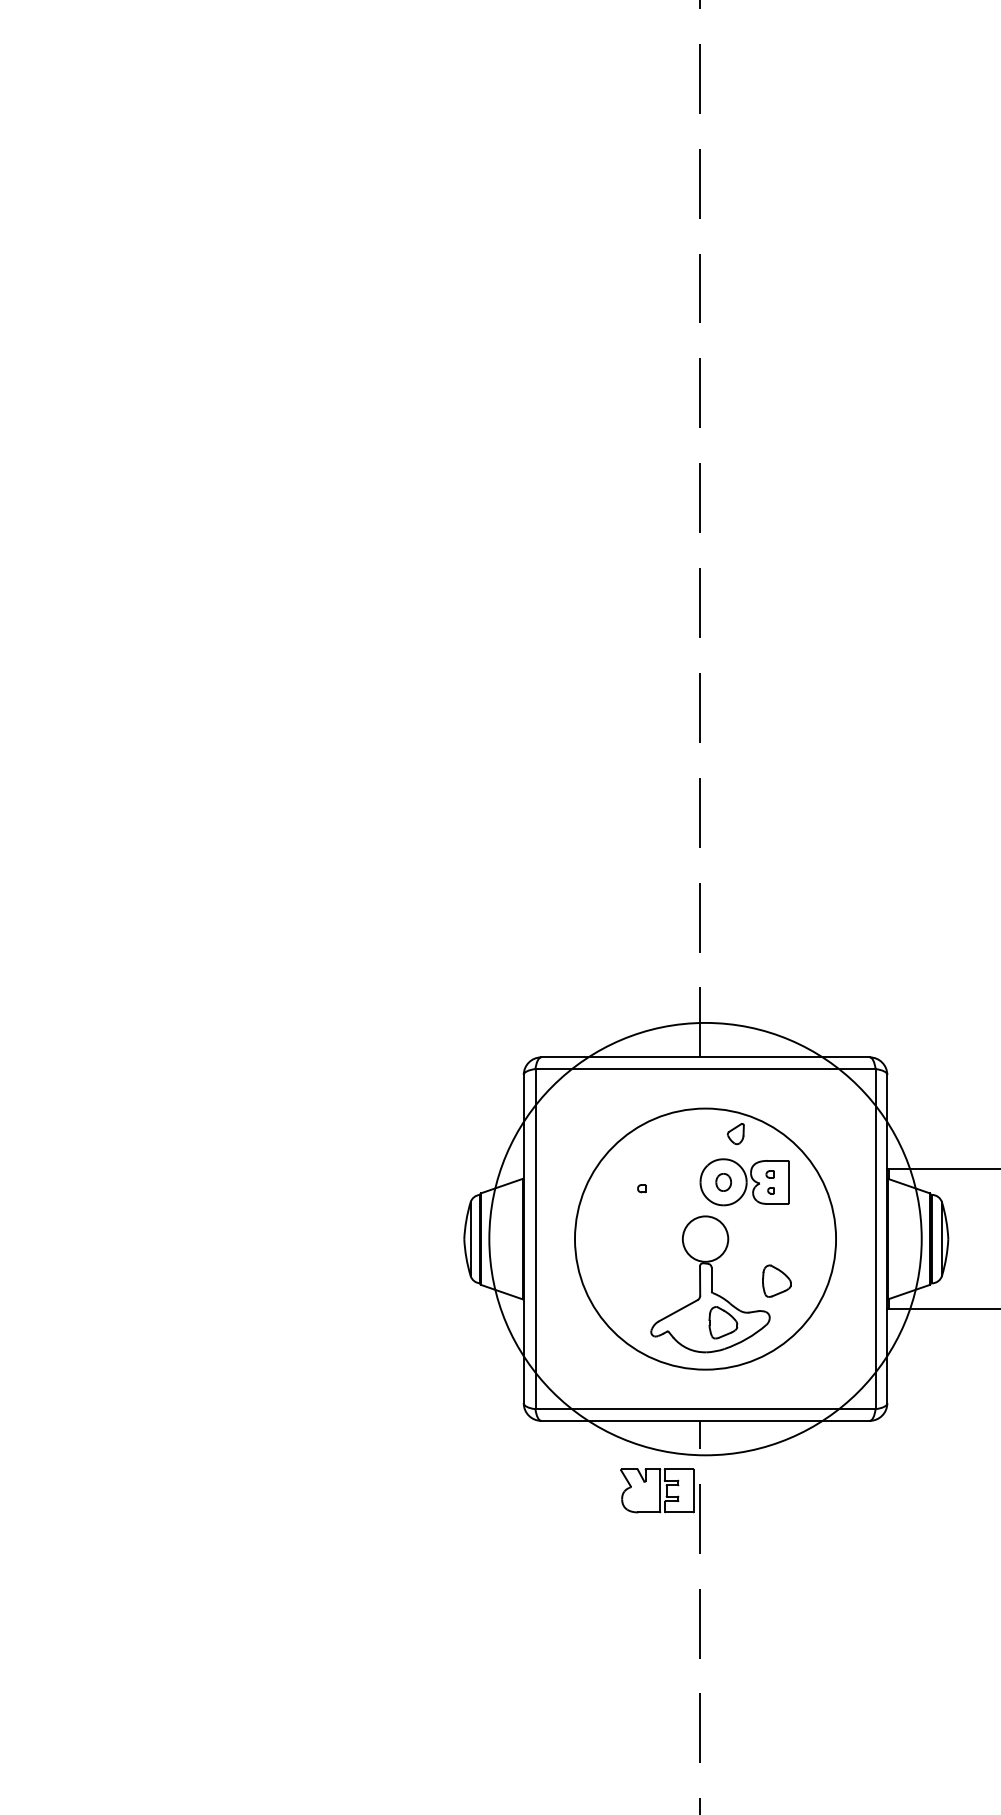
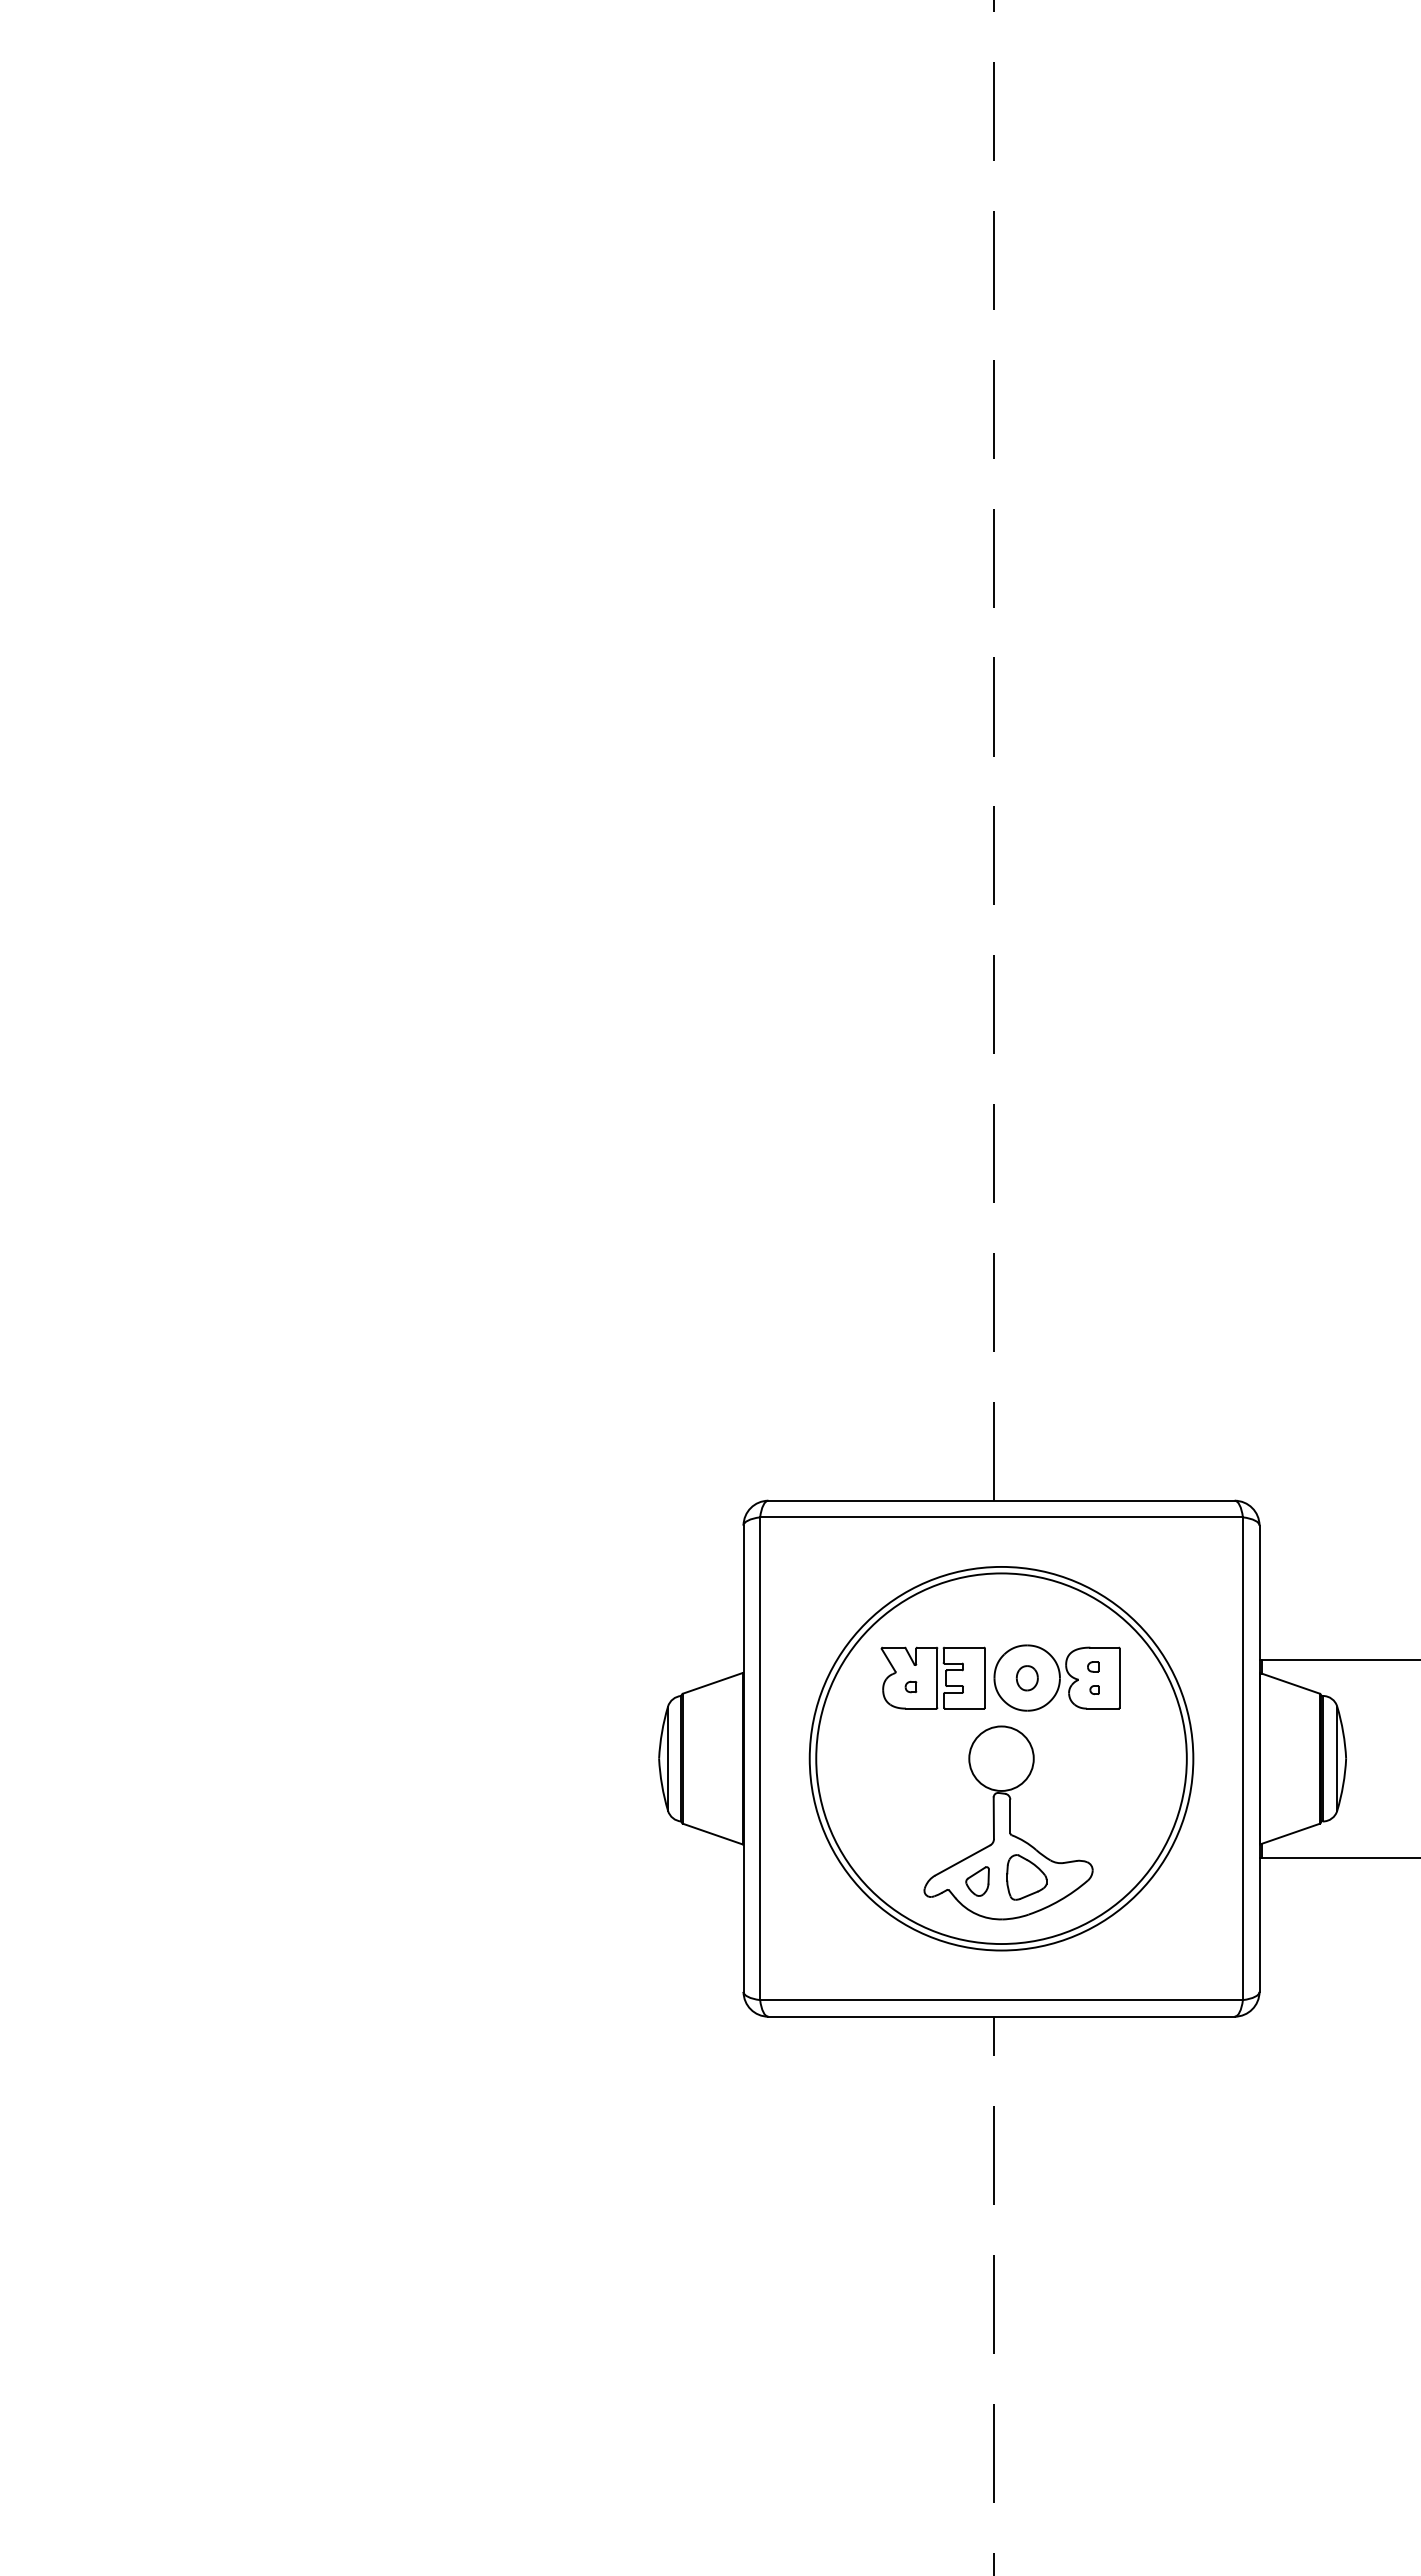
part: (735, 1133) -> (977, 1881), moved
circle: (705, 1238) -> (1001, 1758), size x0.62
part: (776, 1281) -> (1102, 1818), removed
part: (656, 1490) -> (932, 1677), moved

